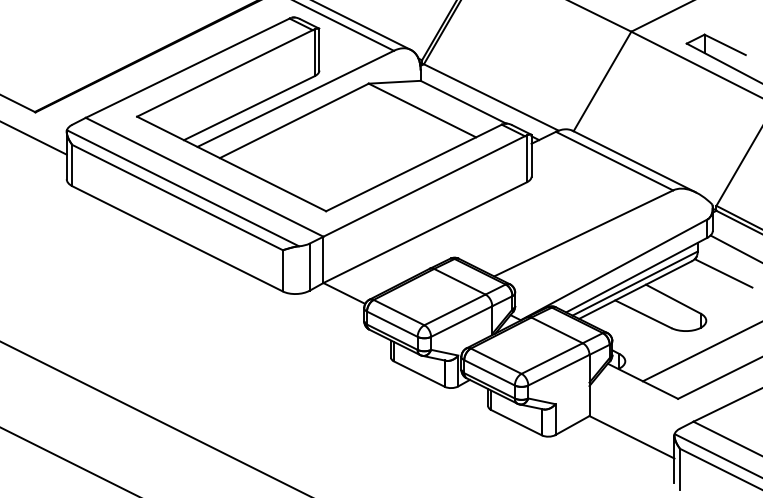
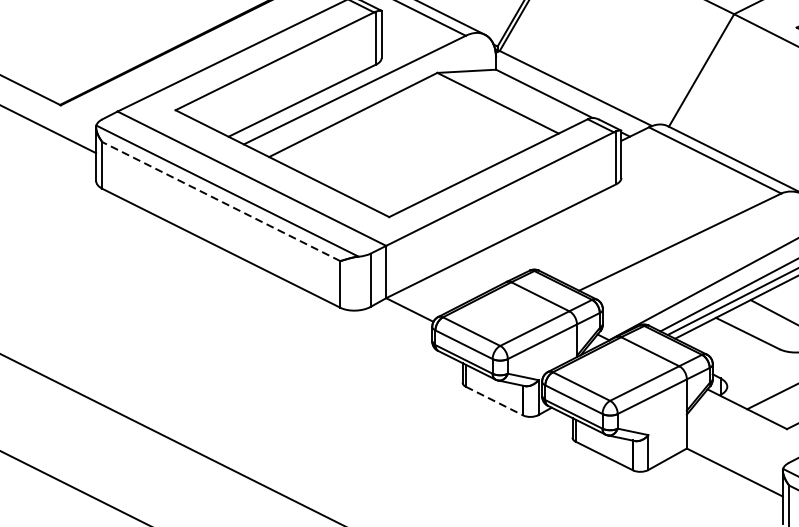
line: (177, 197) -> (221, 201), solid -> dashed
line: (419, 374) -> (494, 401), solid -> dashed

